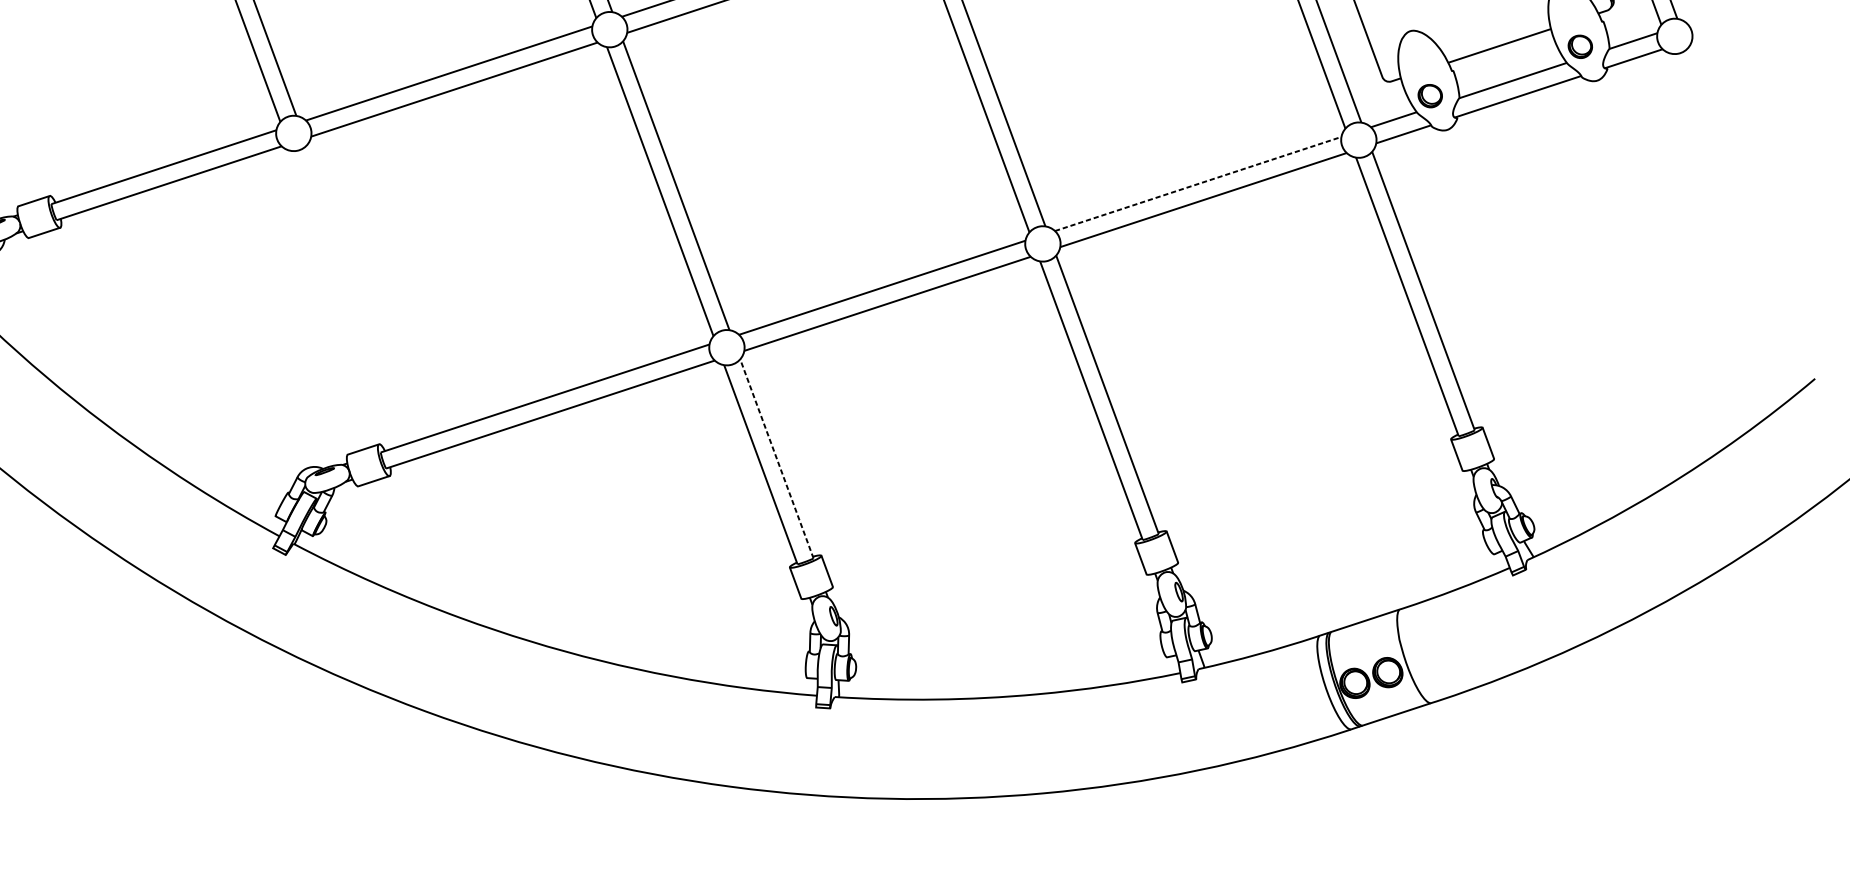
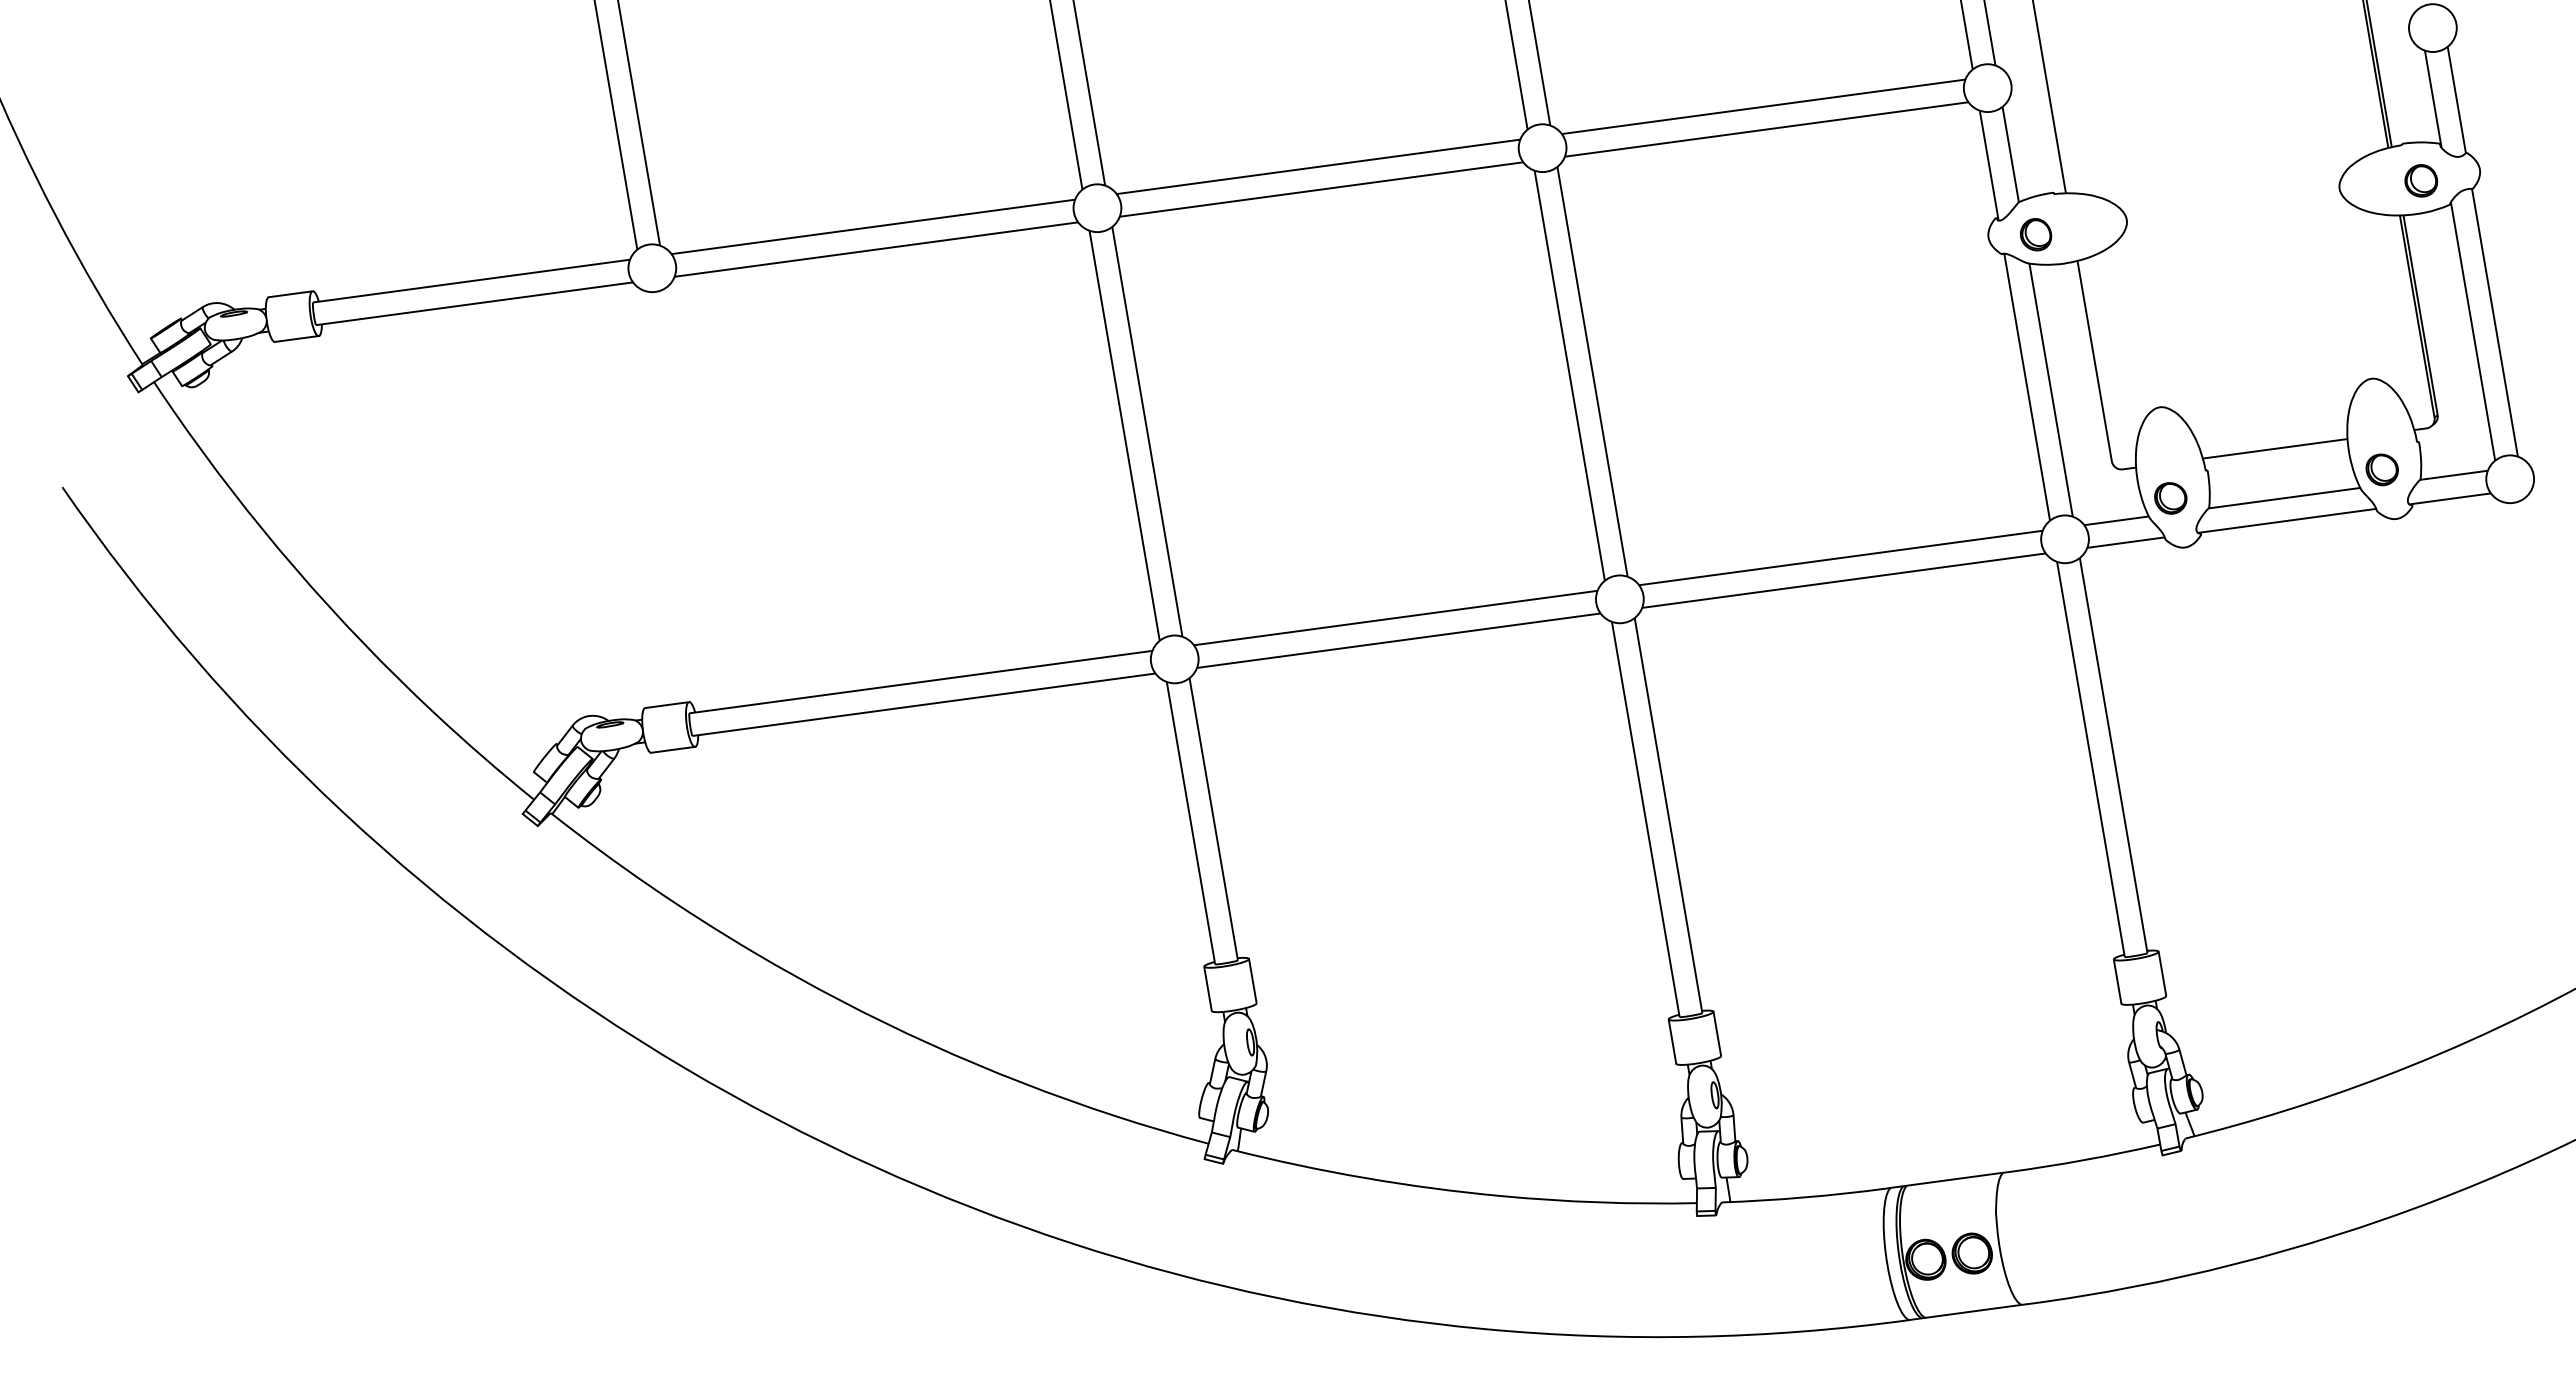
line: (1197, 184) -> (1840, 558), dashed -> solid
line: (776, 458) -> (1213, 818), dashed -> solid

